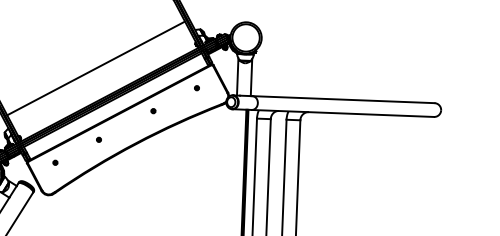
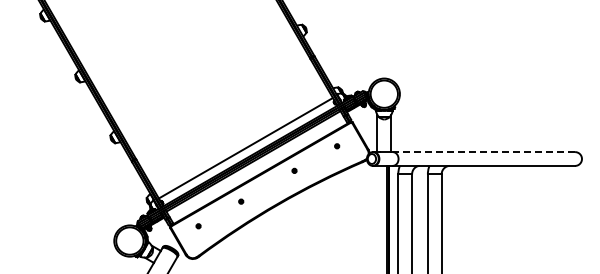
line: (96, 68) -> (245, 148), moved
line: (342, 100) -> (483, 152), solid -> dashed

